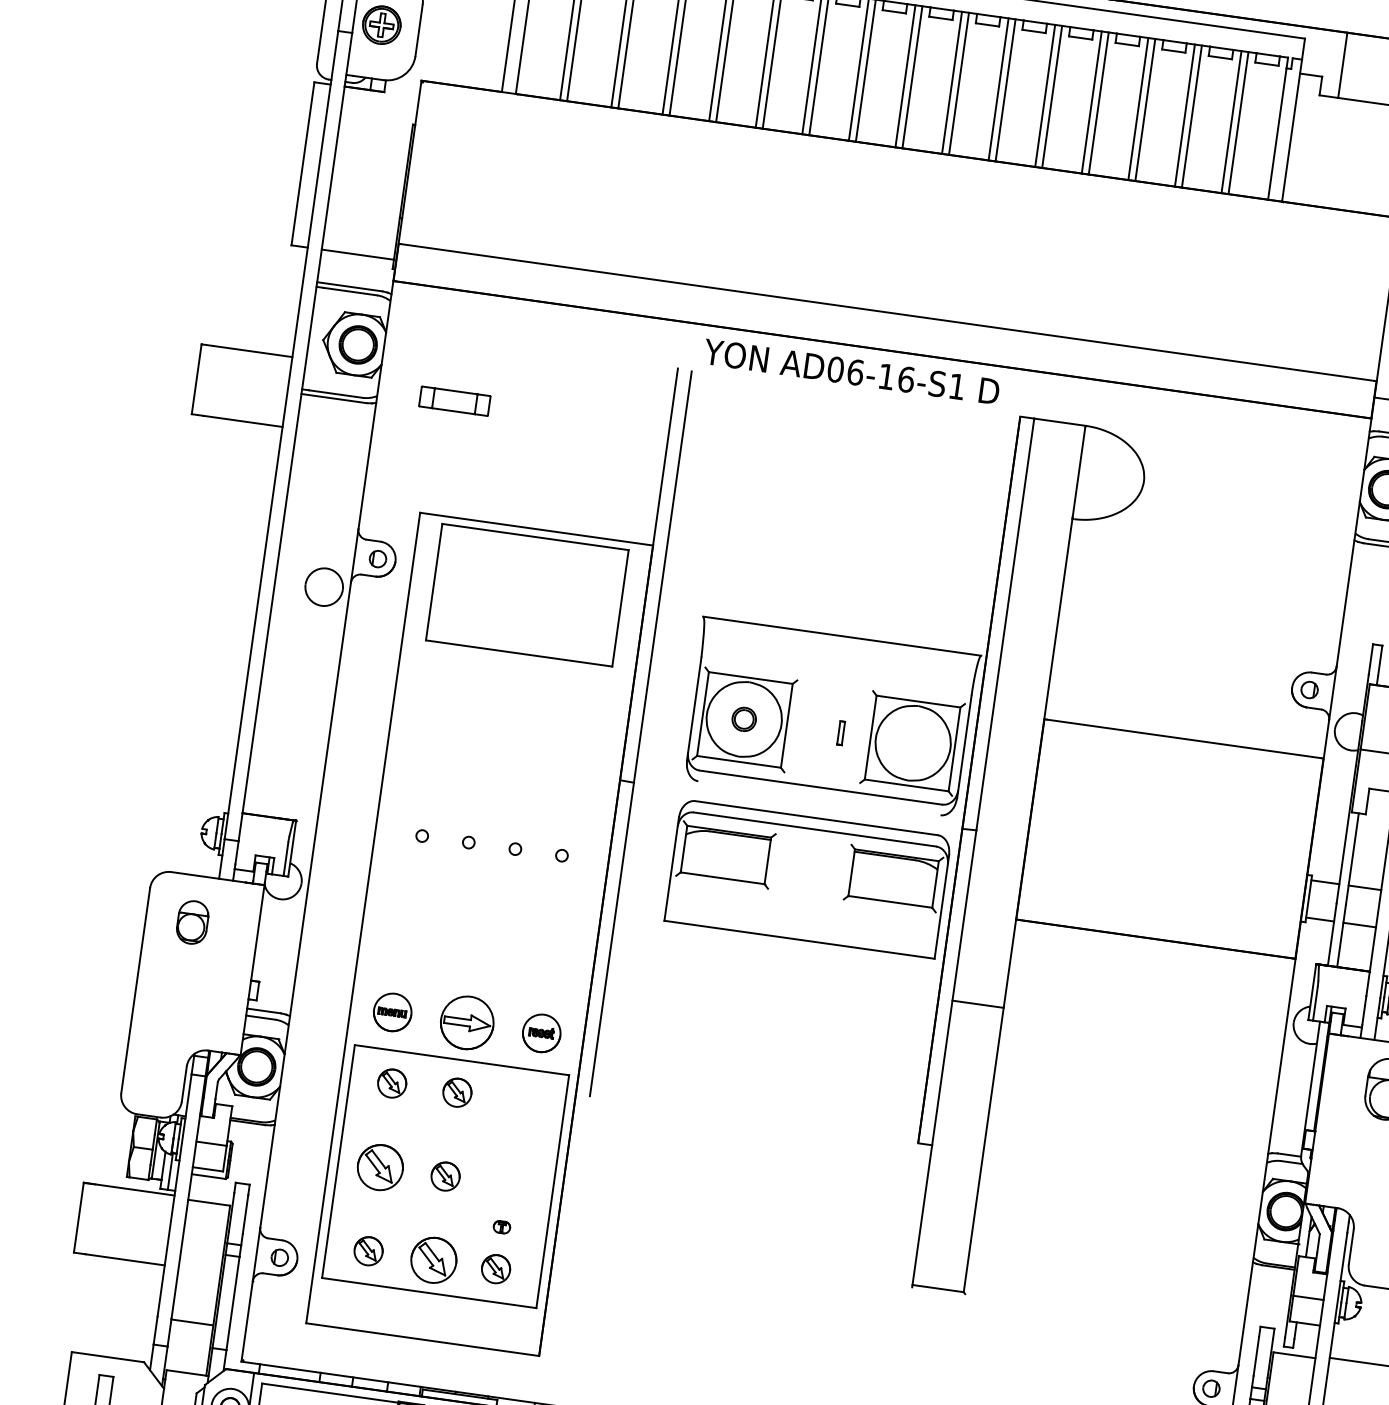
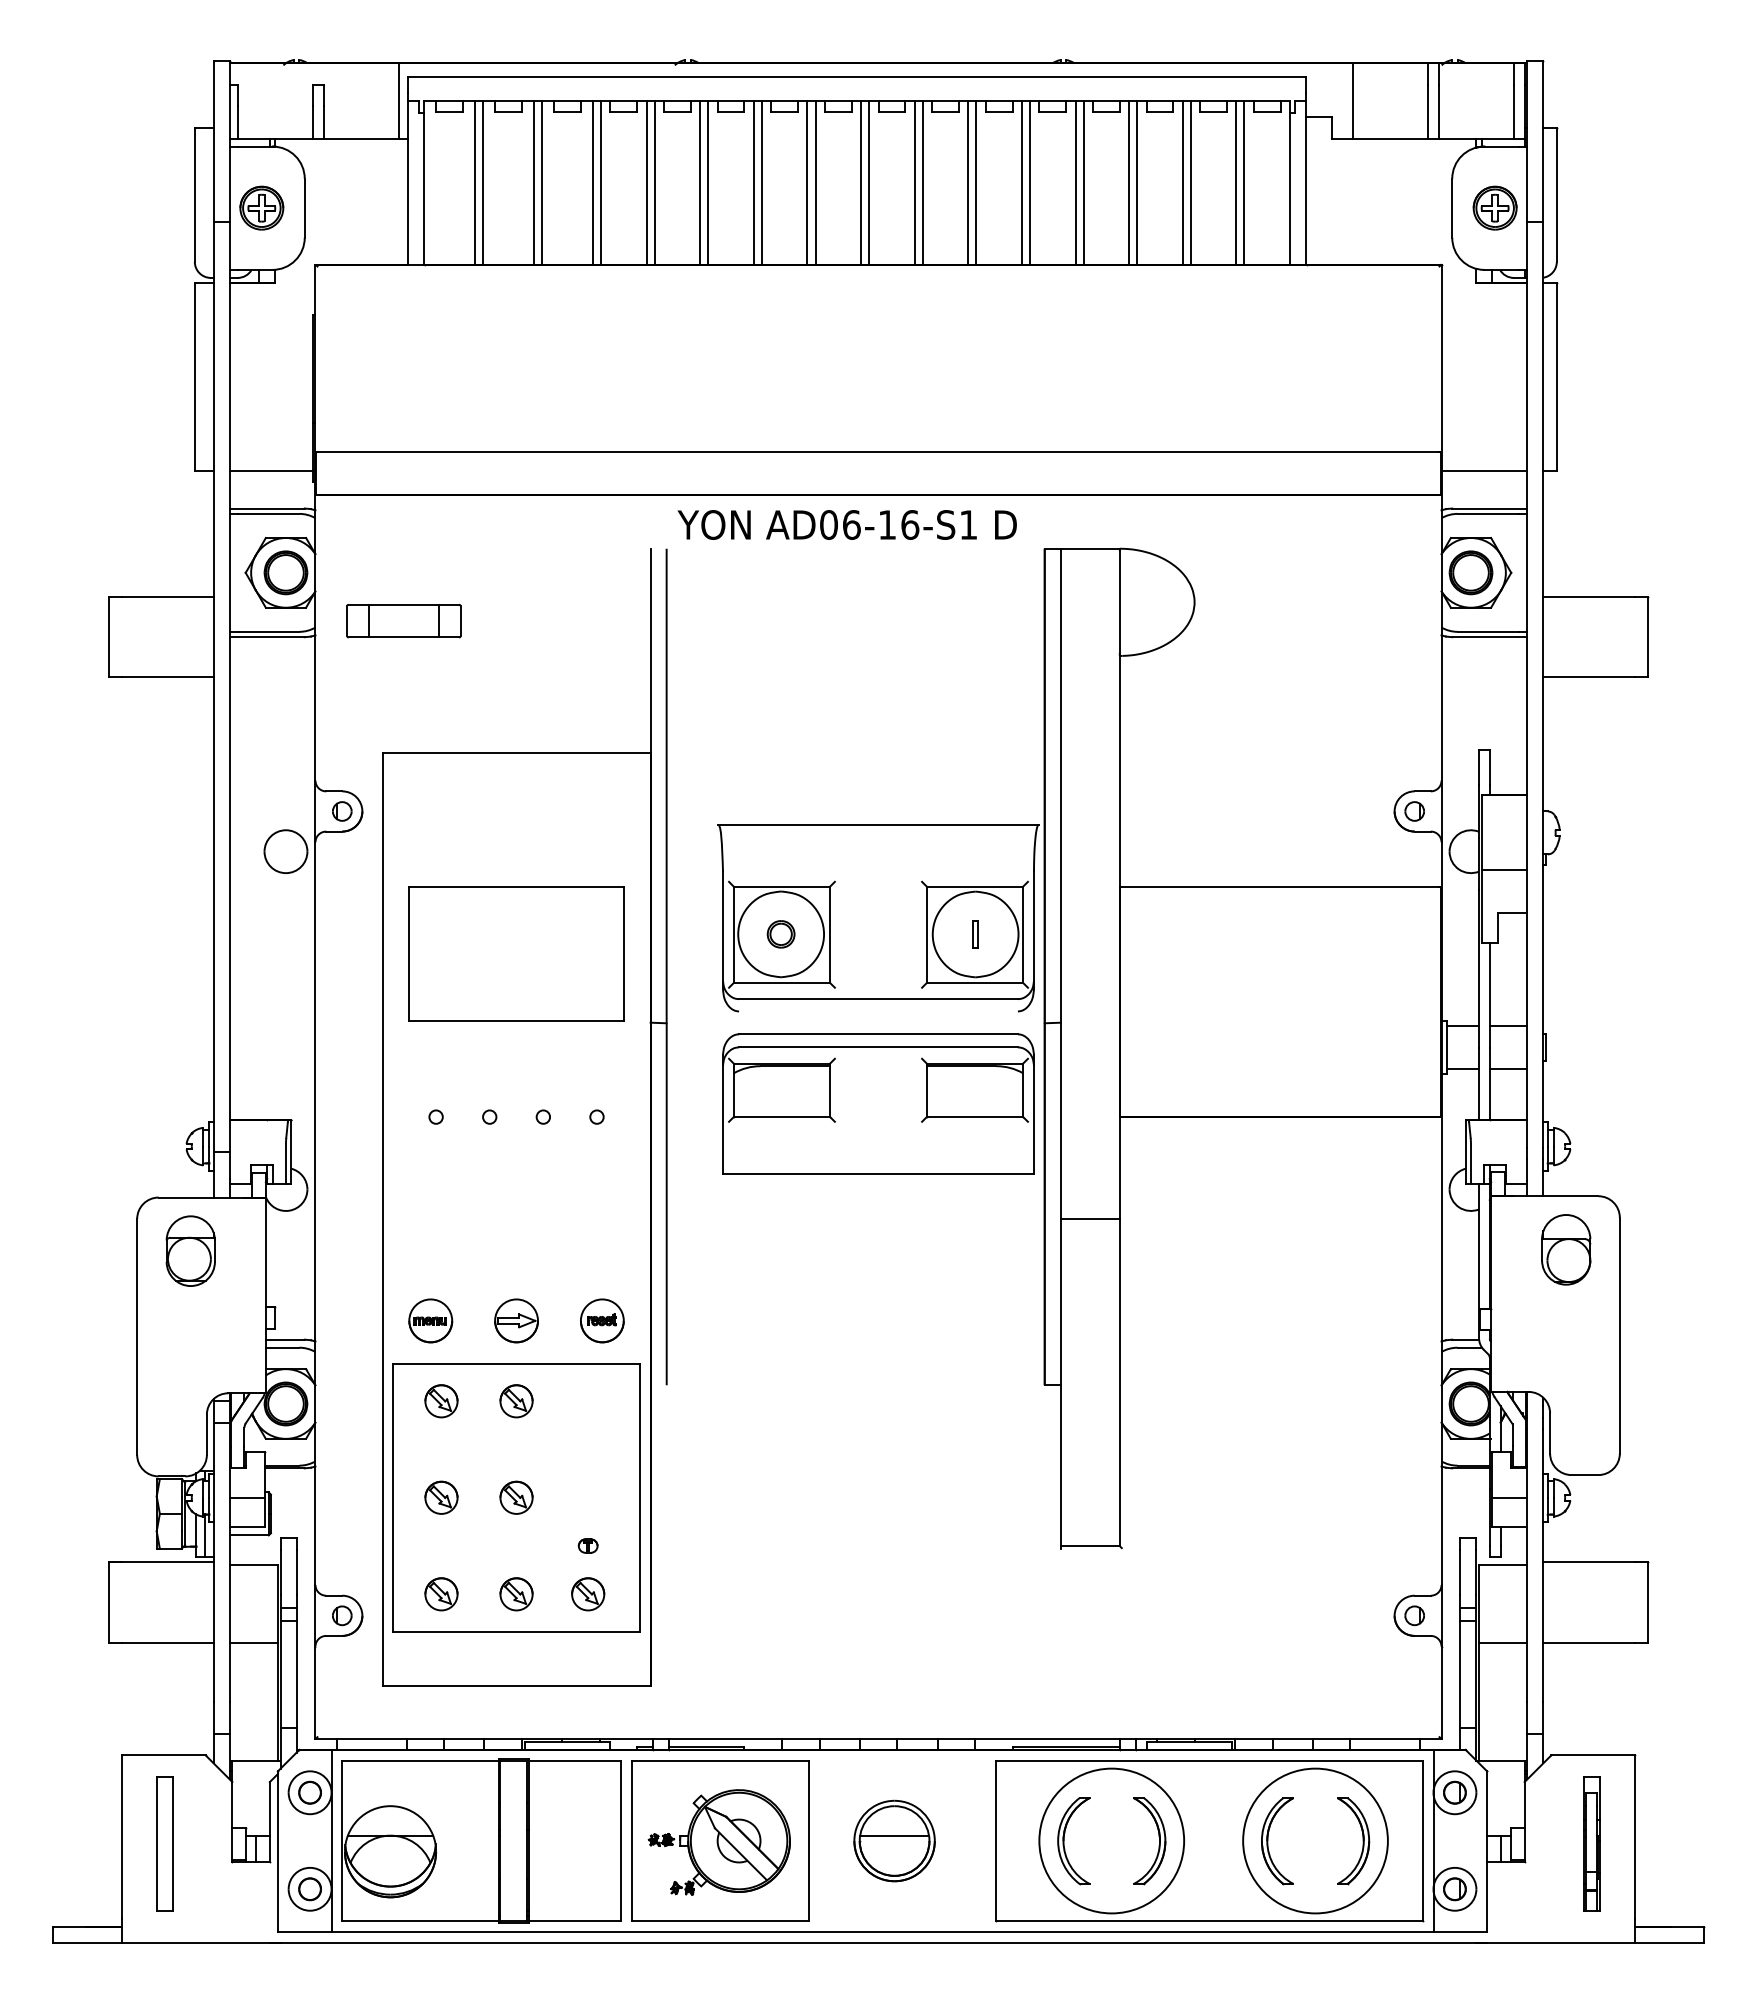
part: (454, 400) -> (403, 620), size x1.43
part: (527, 595) -> (516, 953), moved
part: (840, 733) -> (975, 934), moved
part: (192, 921) -> (190, 1250), size x1.43
part: (467, 1022) -> (516, 1320), size x0.71
part: (380, 1167) -> (441, 1497), size x0.62
part: (433, 1260) -> (516, 1594), size x0.62
line: (192, 1322) -> (253, 1642), moved

